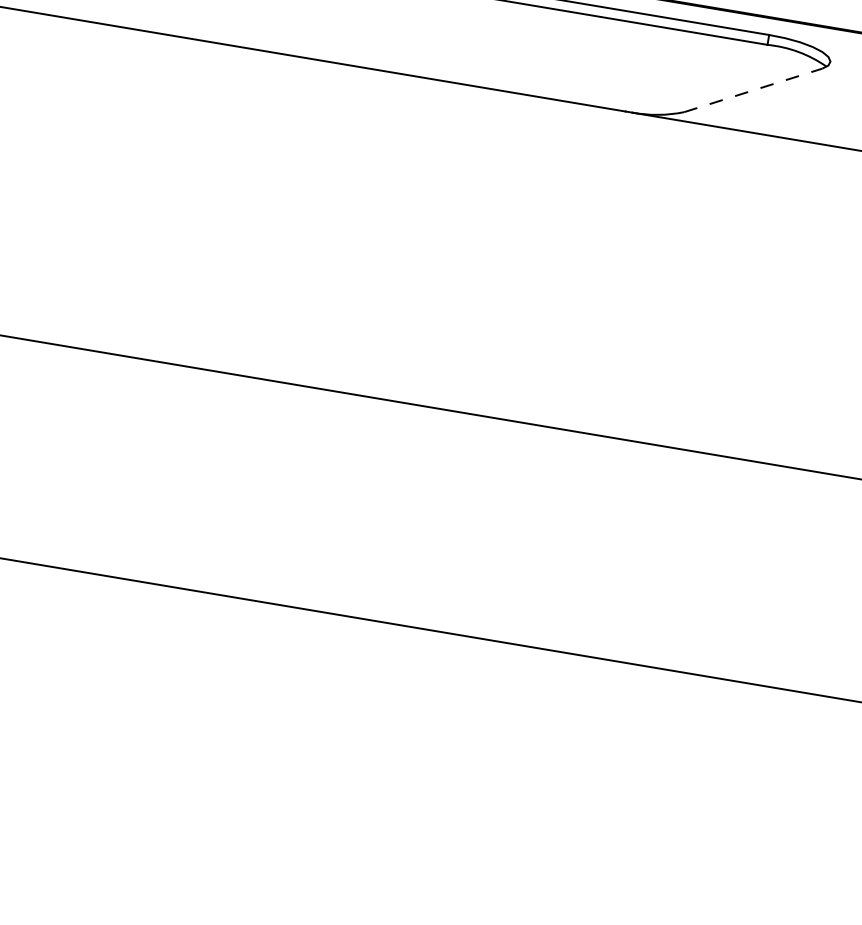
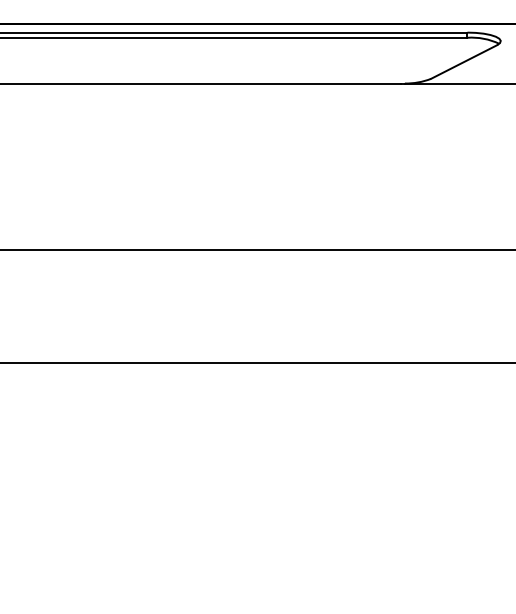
line: (754, 89) -> (464, 61), dashed -> solid

